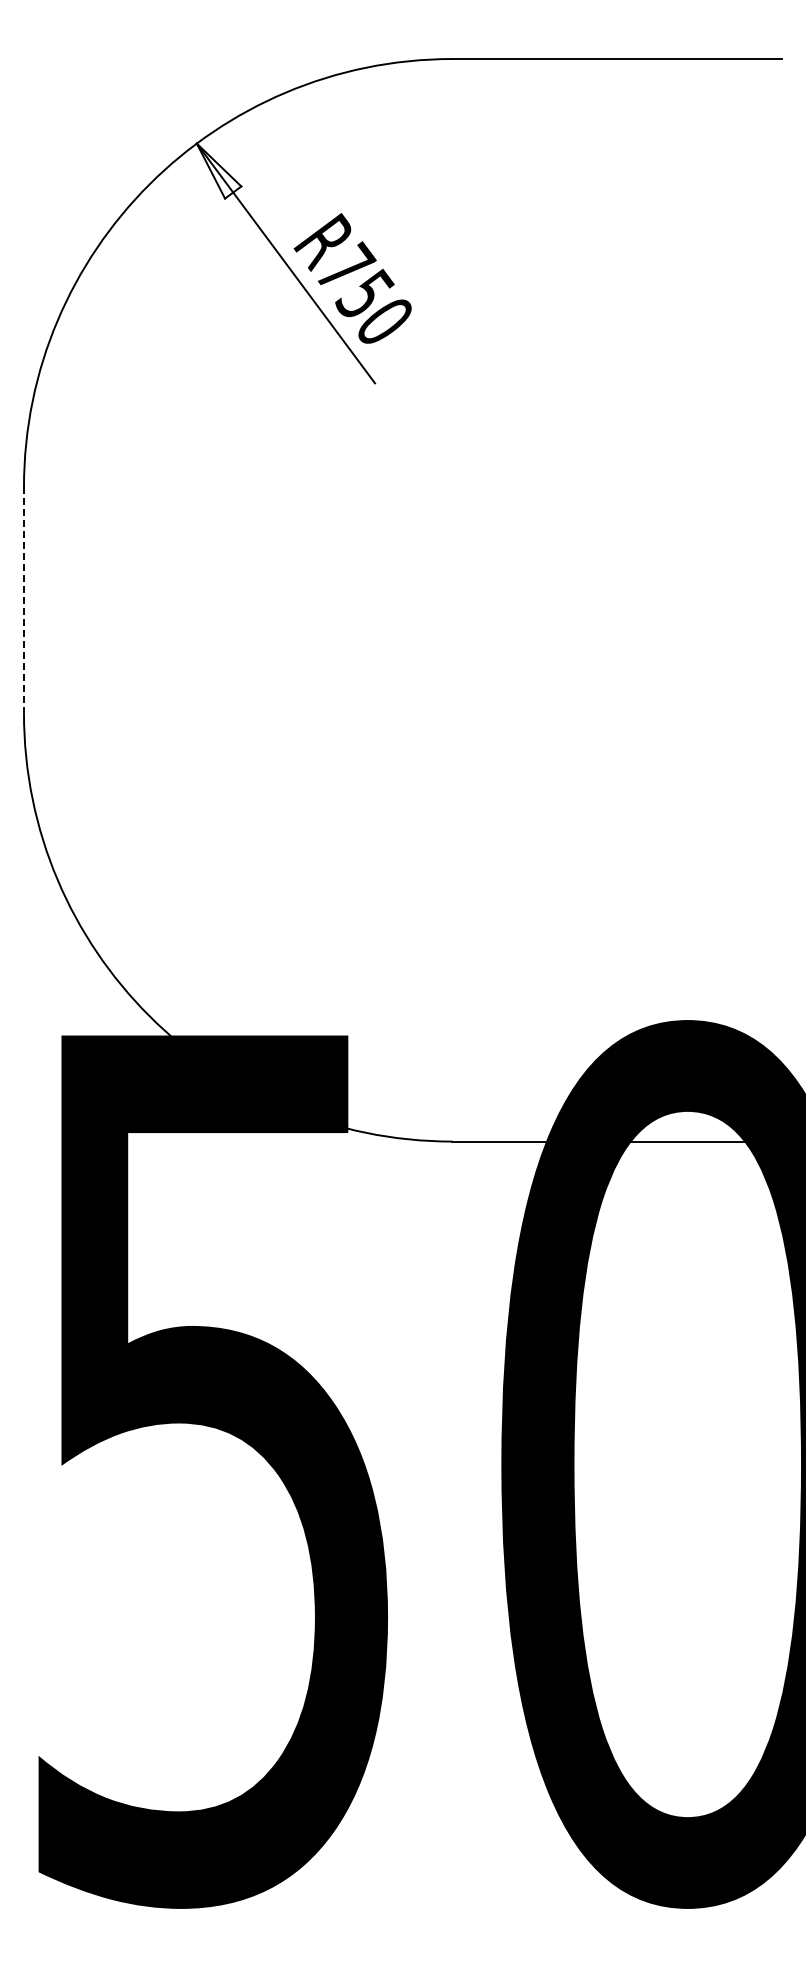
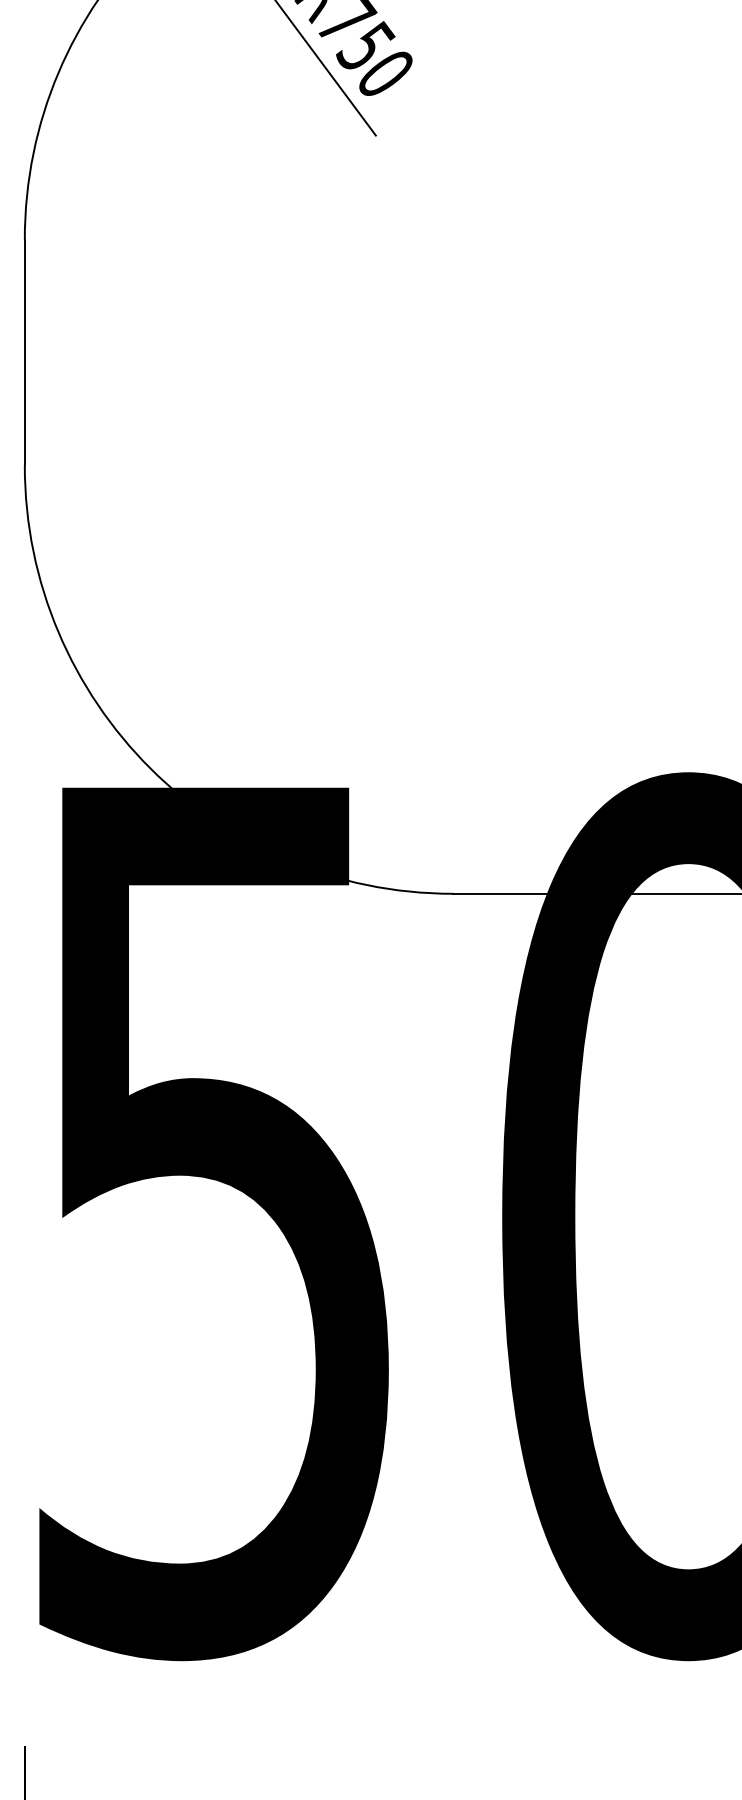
line: (23, 600) -> (24, 352), dashed -> solid

